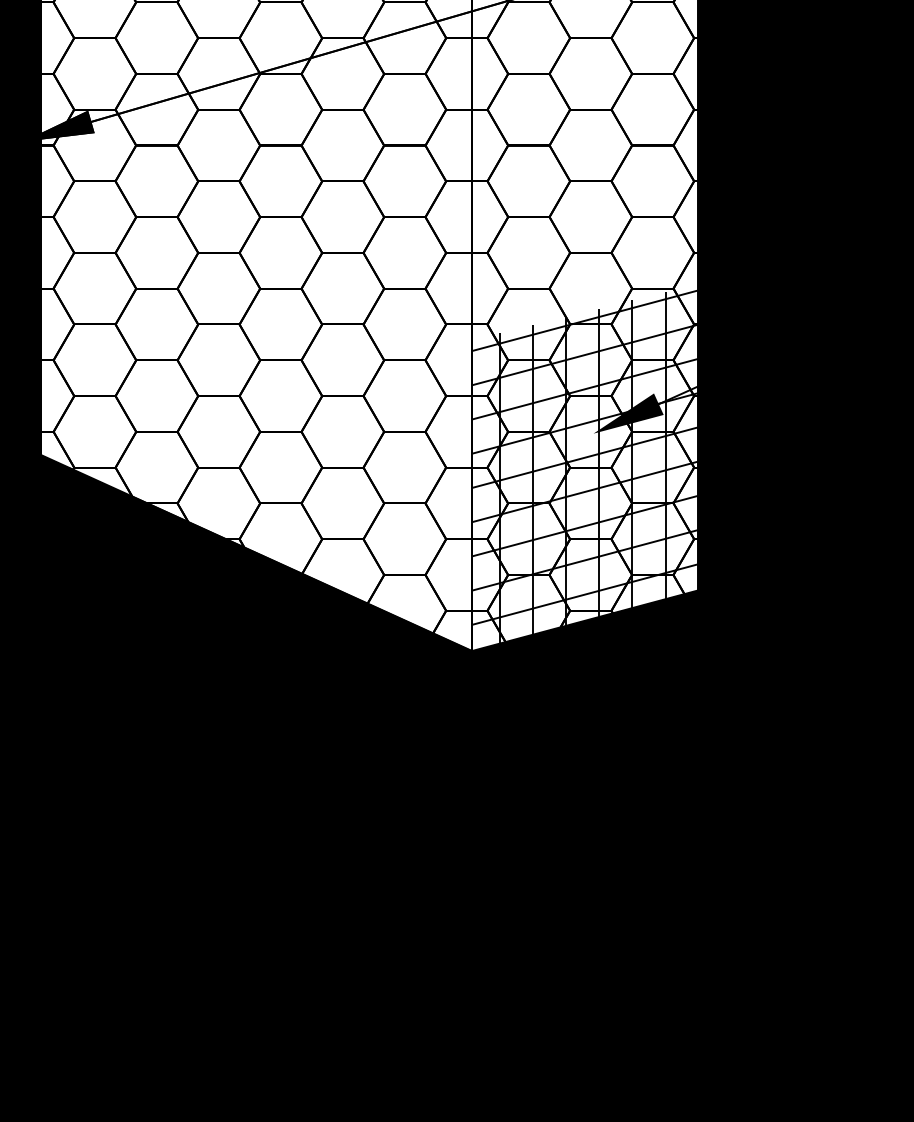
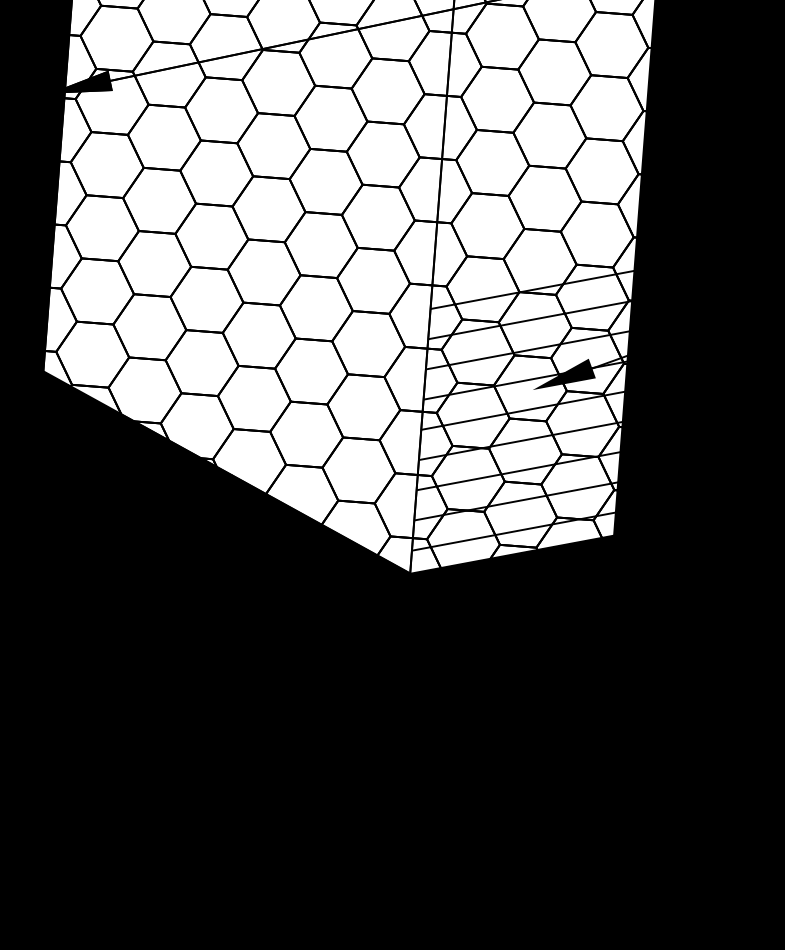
hatch: (582, 479) -> (519, 429), removed

